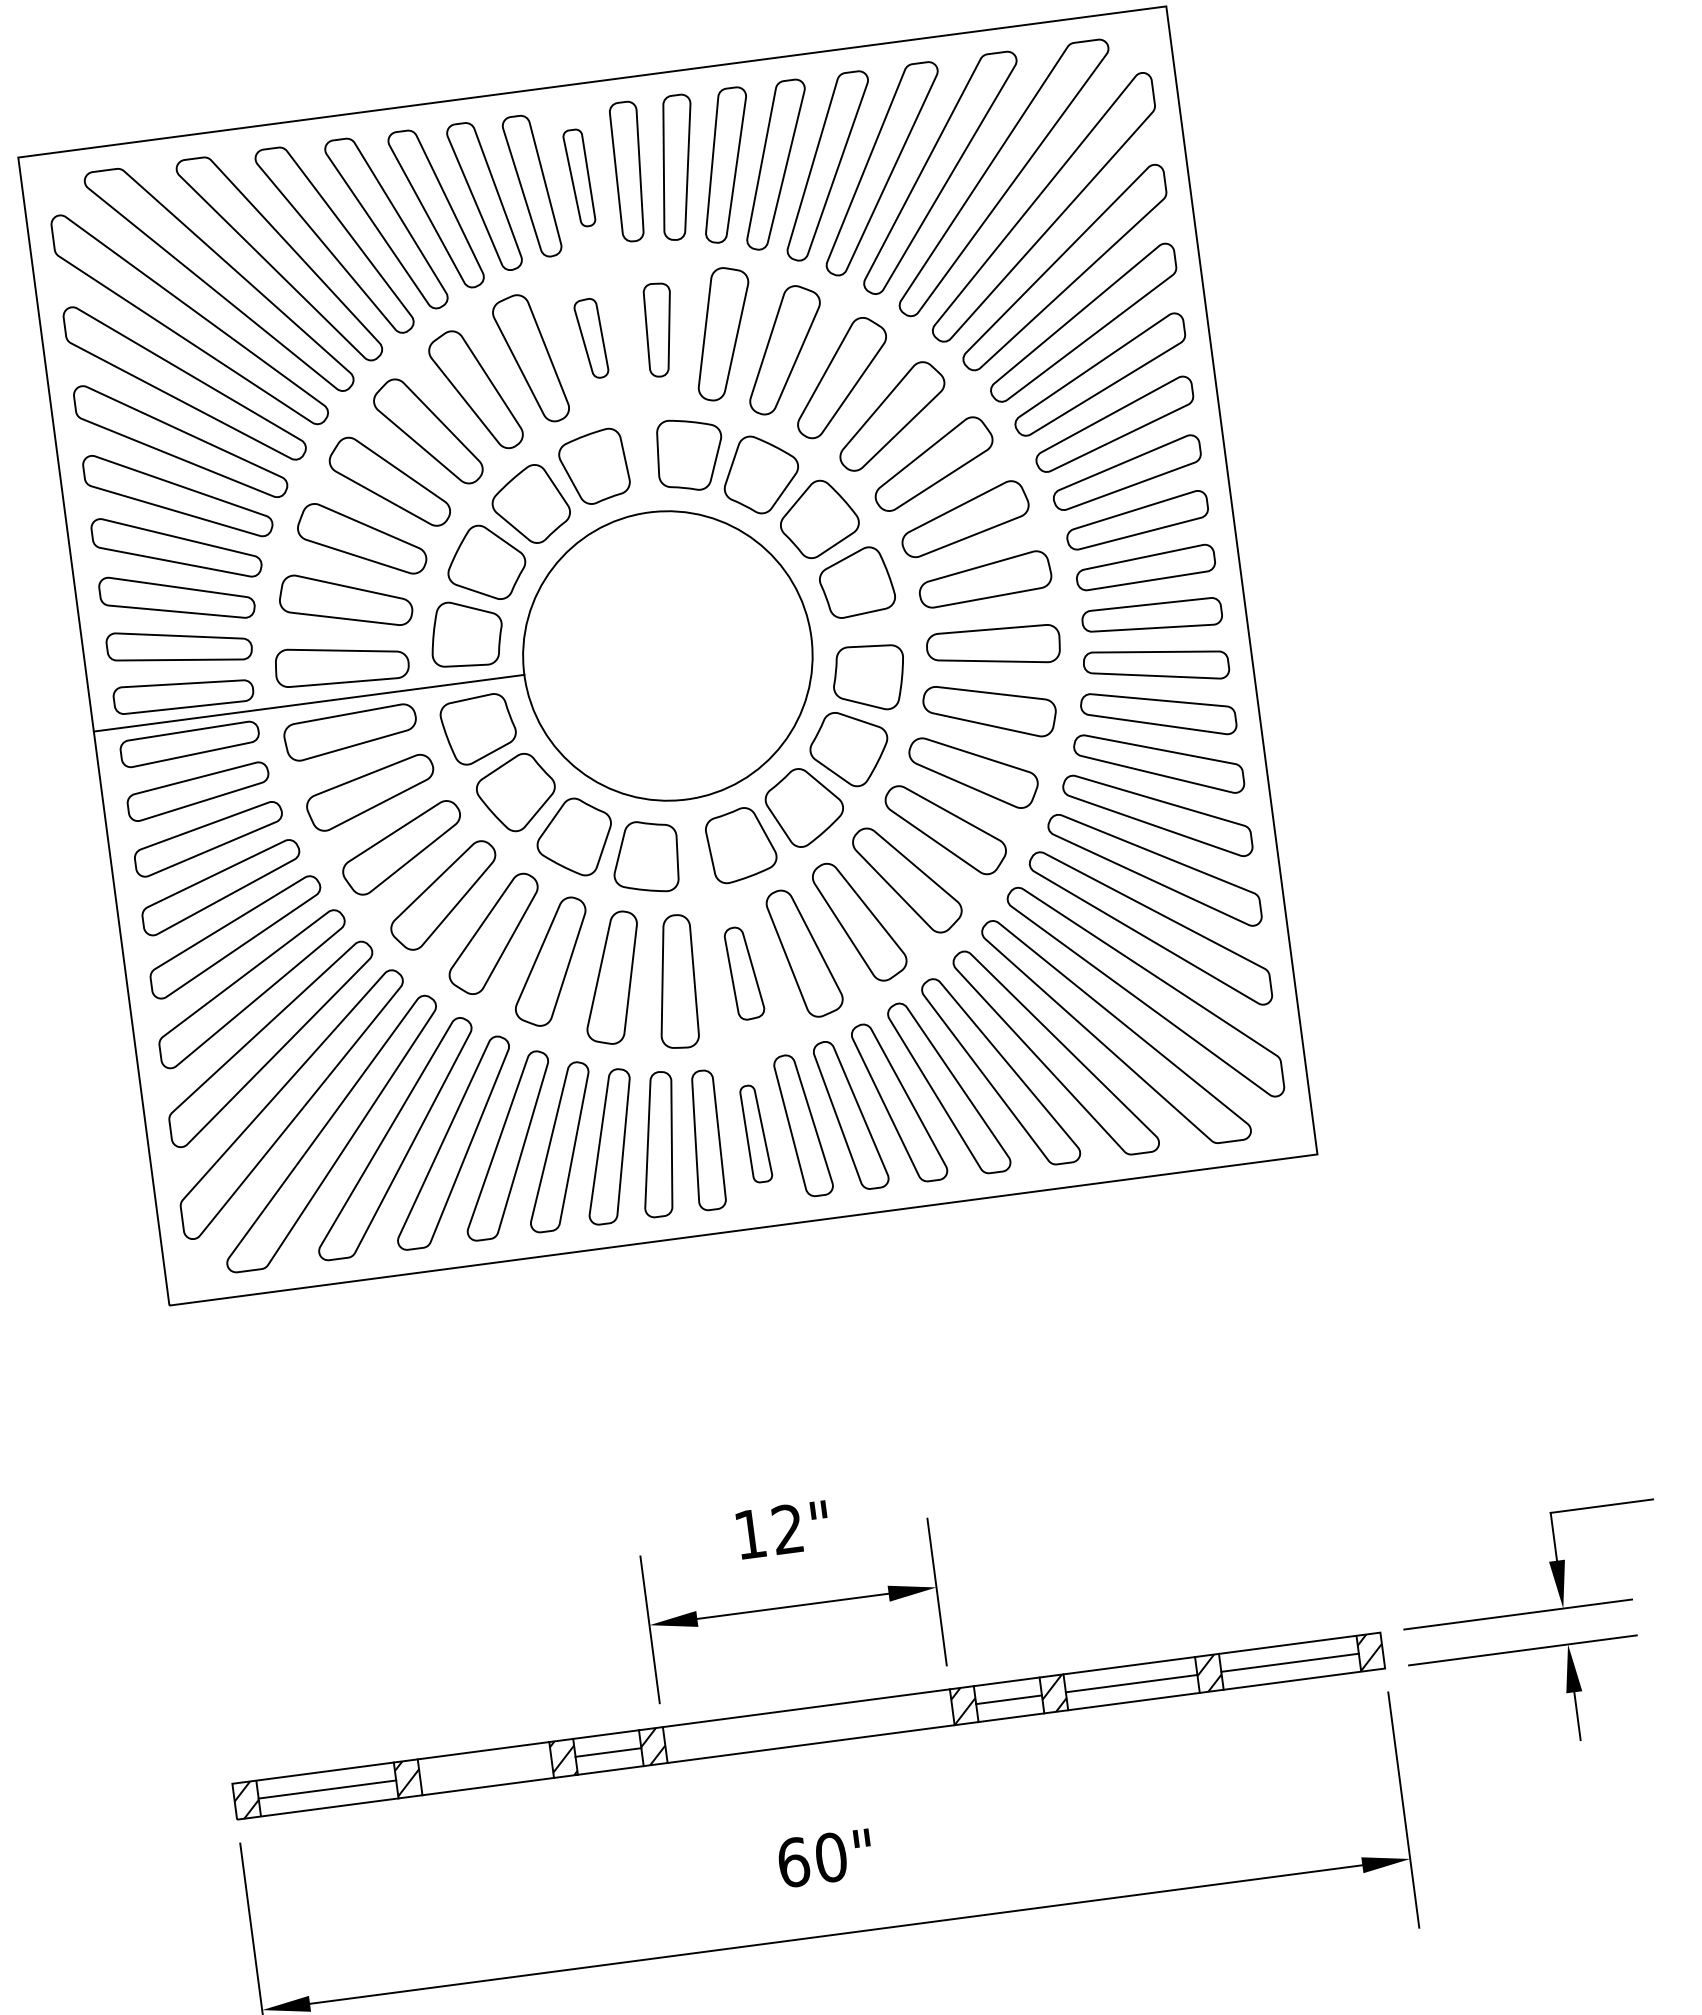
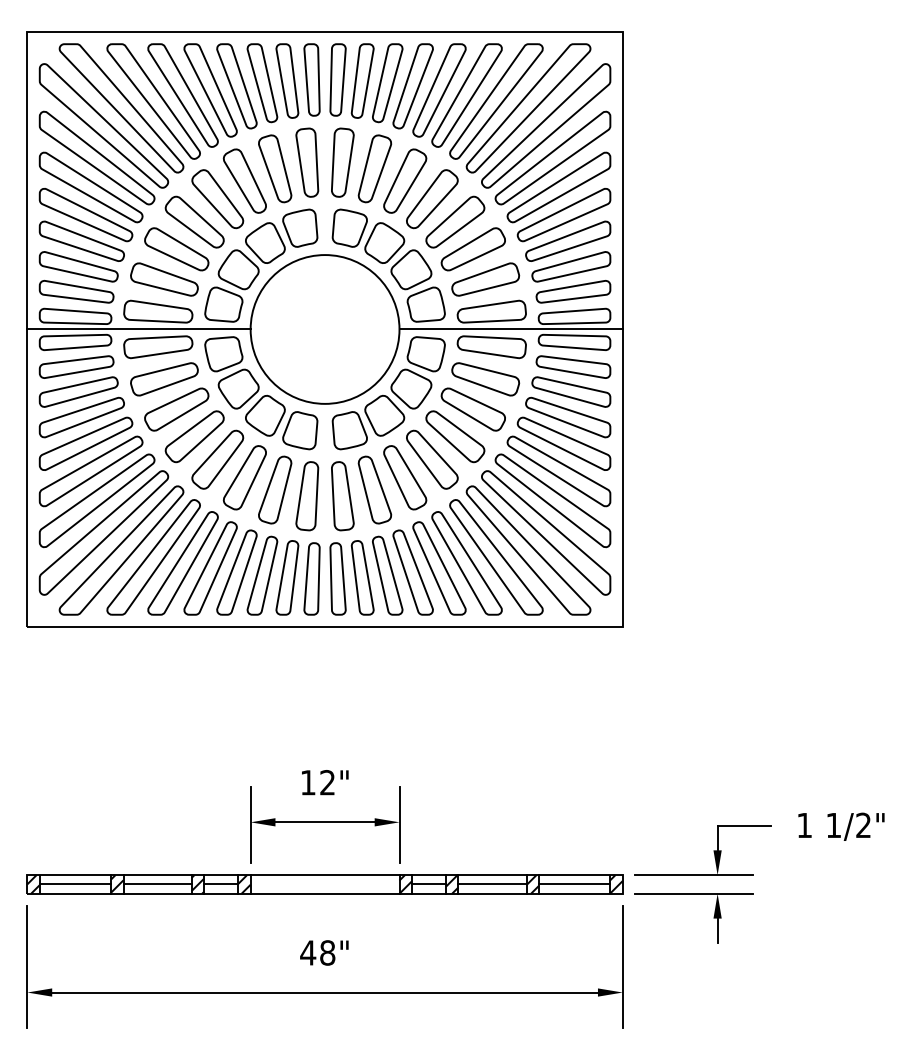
part: (578, 177) -> (311, 79), size x1.43
part: (659, 329) -> (342, 162), size x1.43
part: (591, 338) -> (307, 162), size x1.67
line: (1025, 608) -> (510, 329), added
part: (743, 973) -> (342, 496), size x1.43
part: (755, 1133) -> (337, 578), size x1.43
line: (485, 1768) -> (157, 884), added
text: (811, 1859) -> (317, 952), 60" -> 48"

